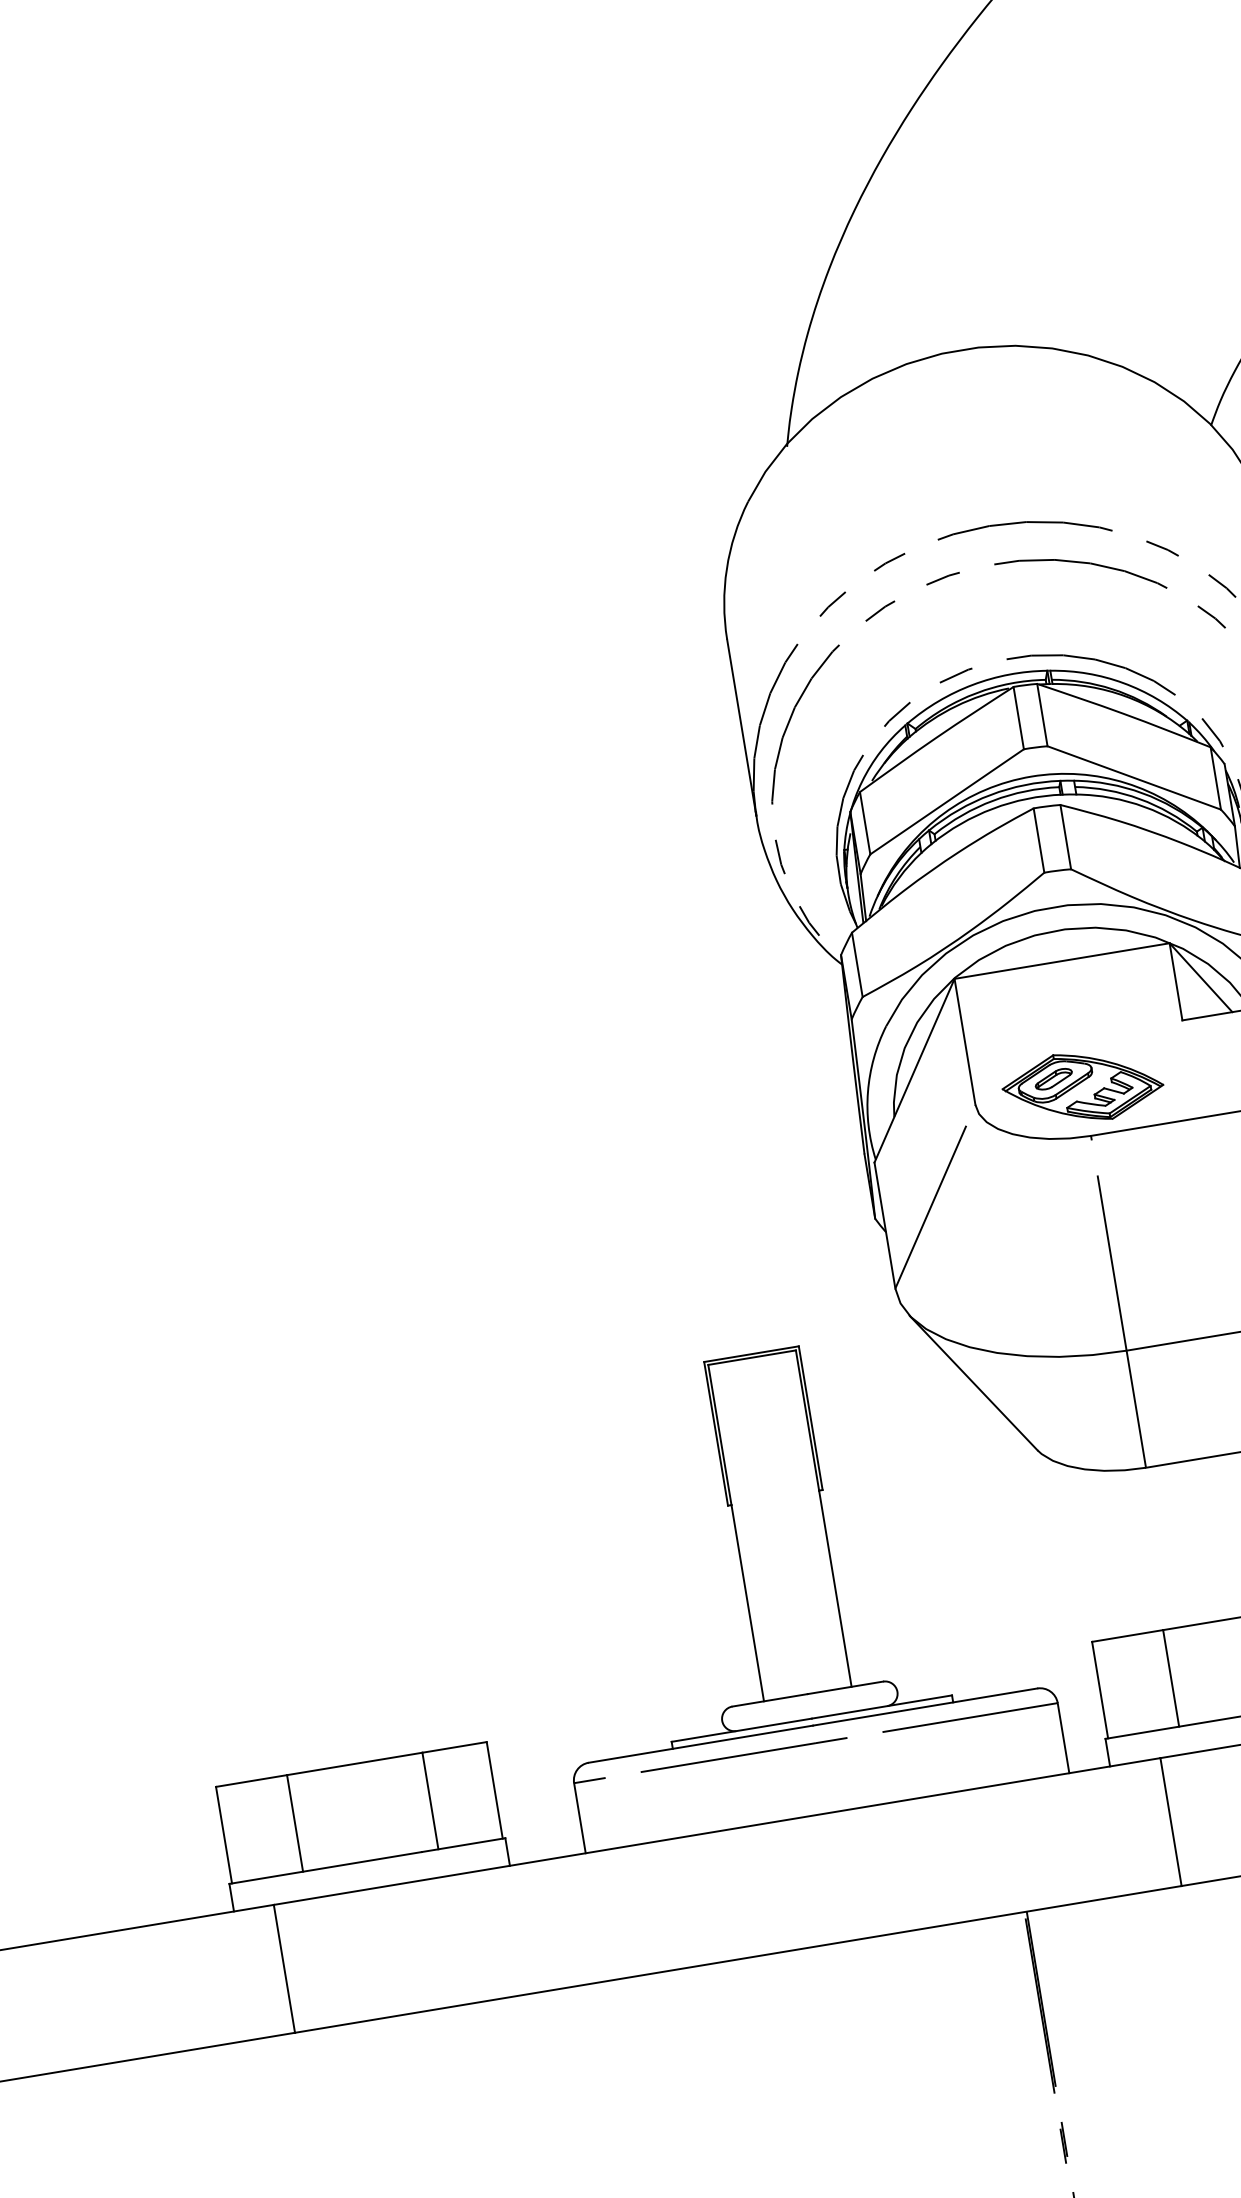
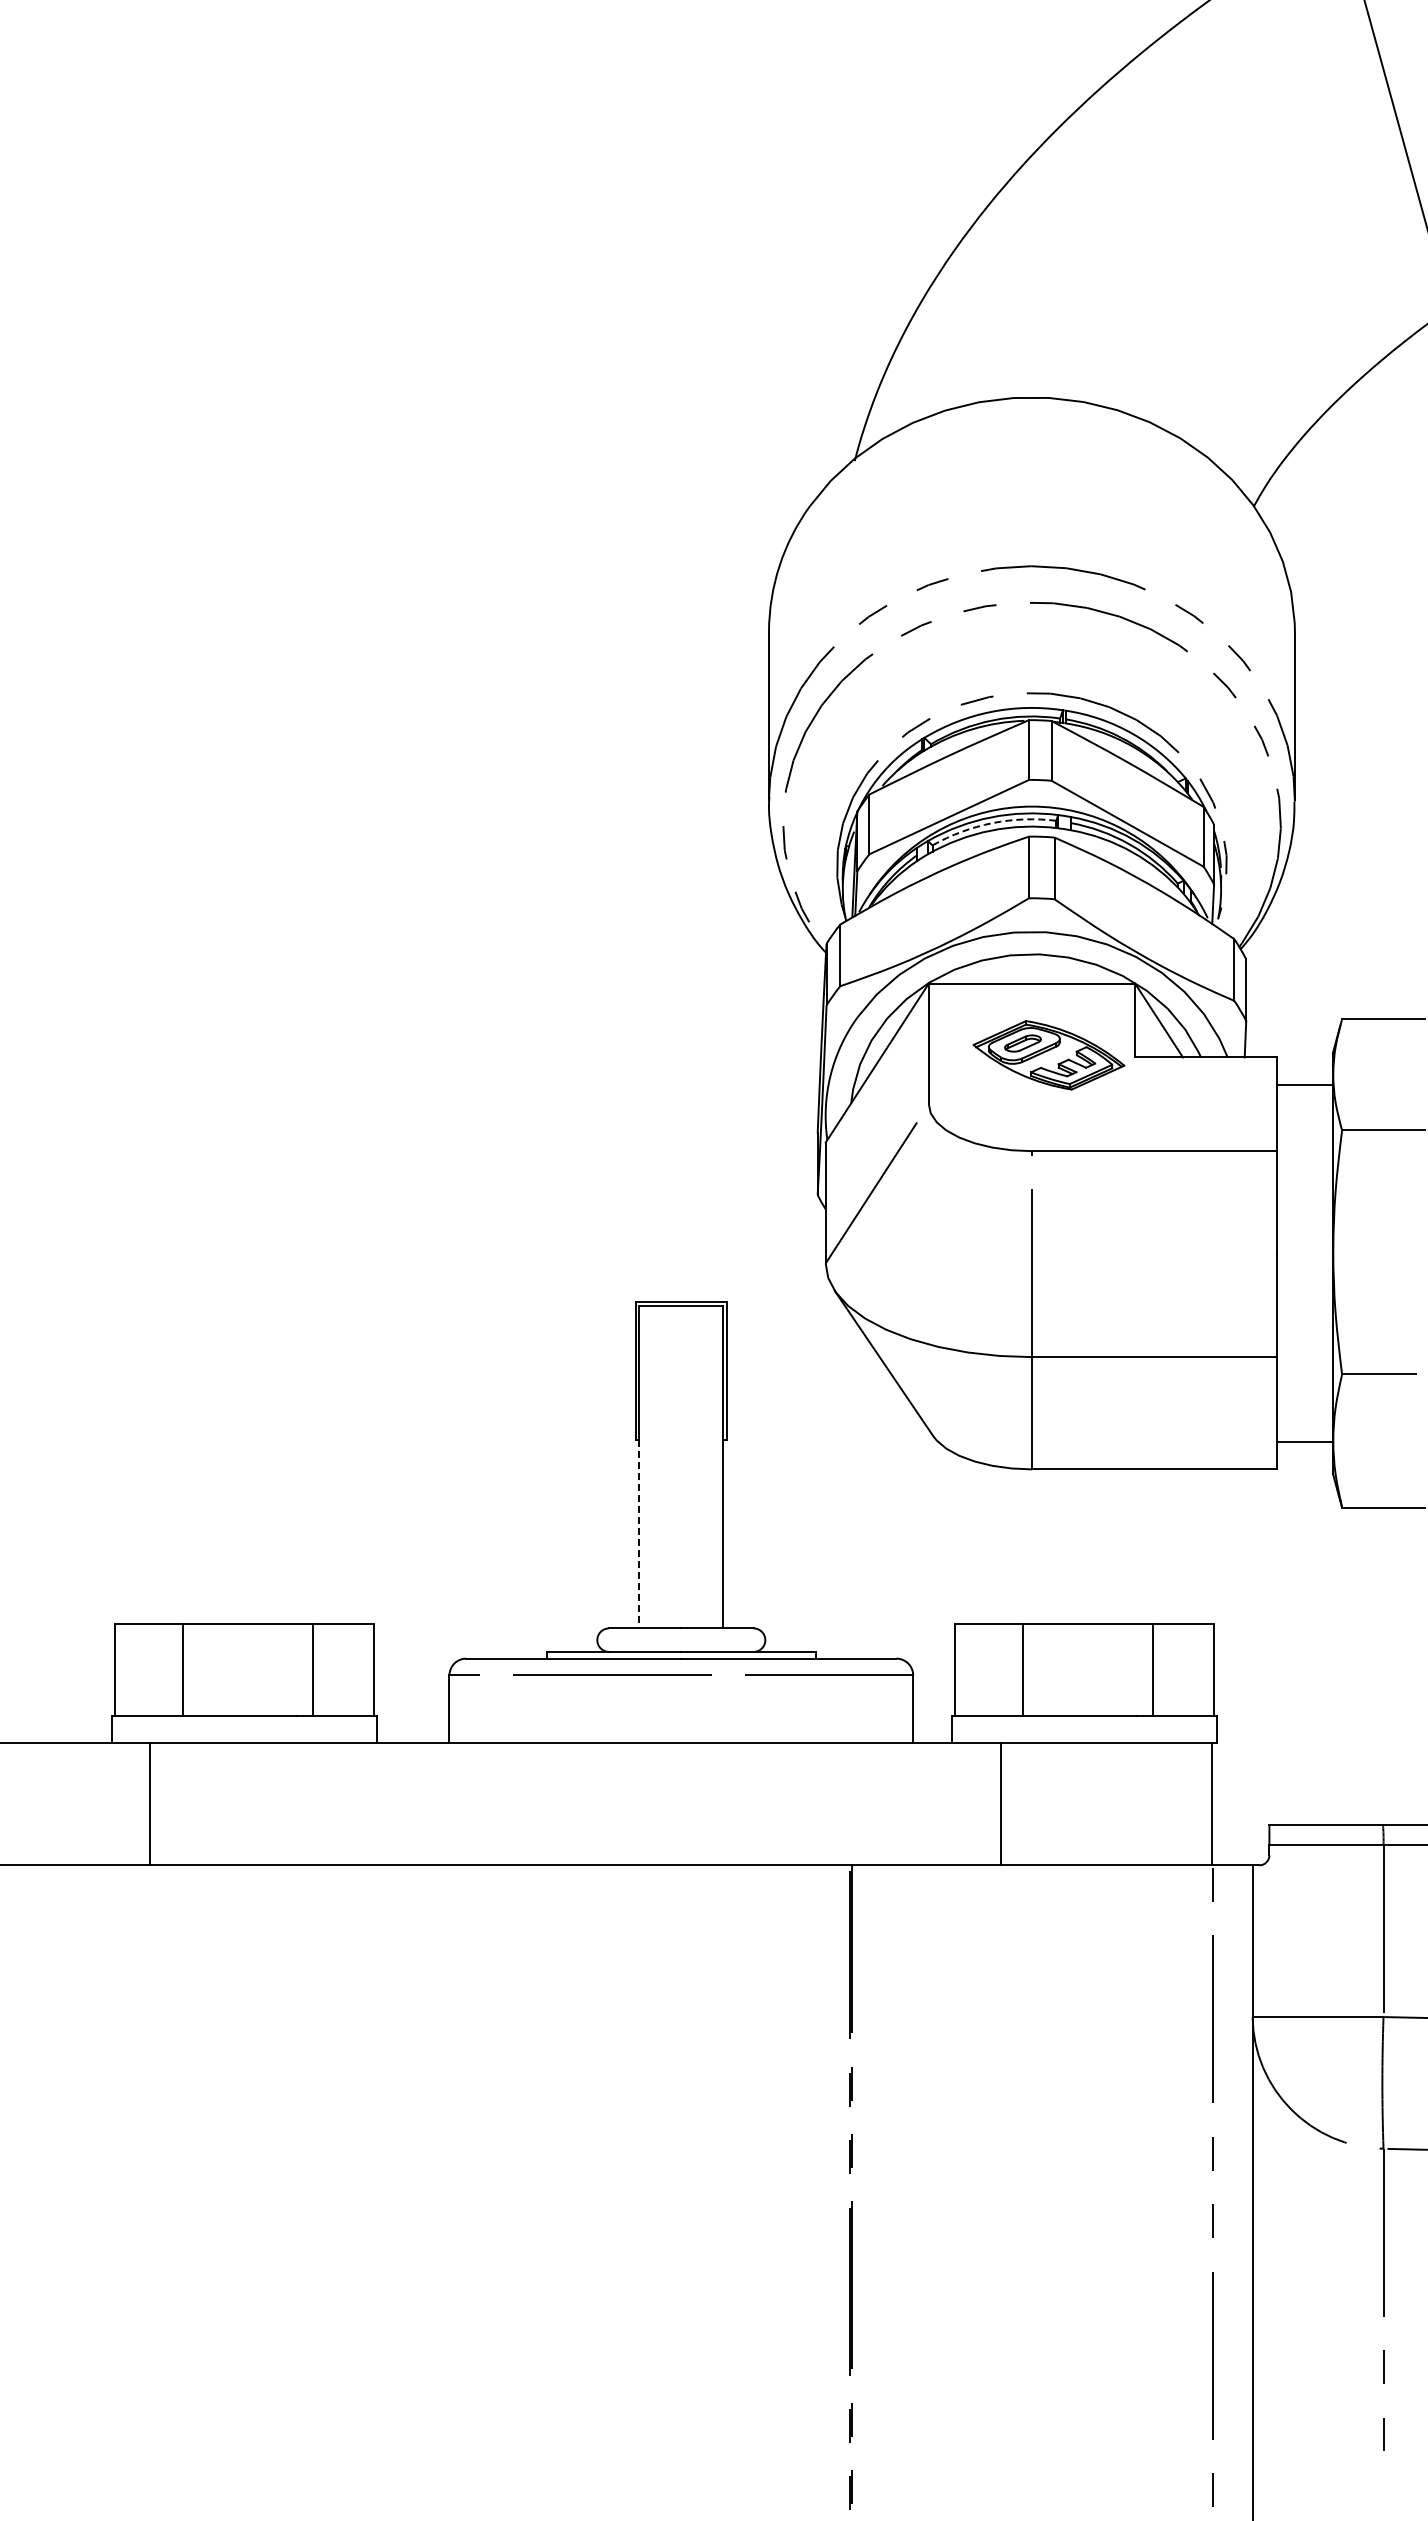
arc: (993, 801) -> (992, 823), solid -> dashed
part: (1082, 1087) -> (1048, 1055), moved
line: (747, 1603) -> (639, 1534), solid -> dashed

